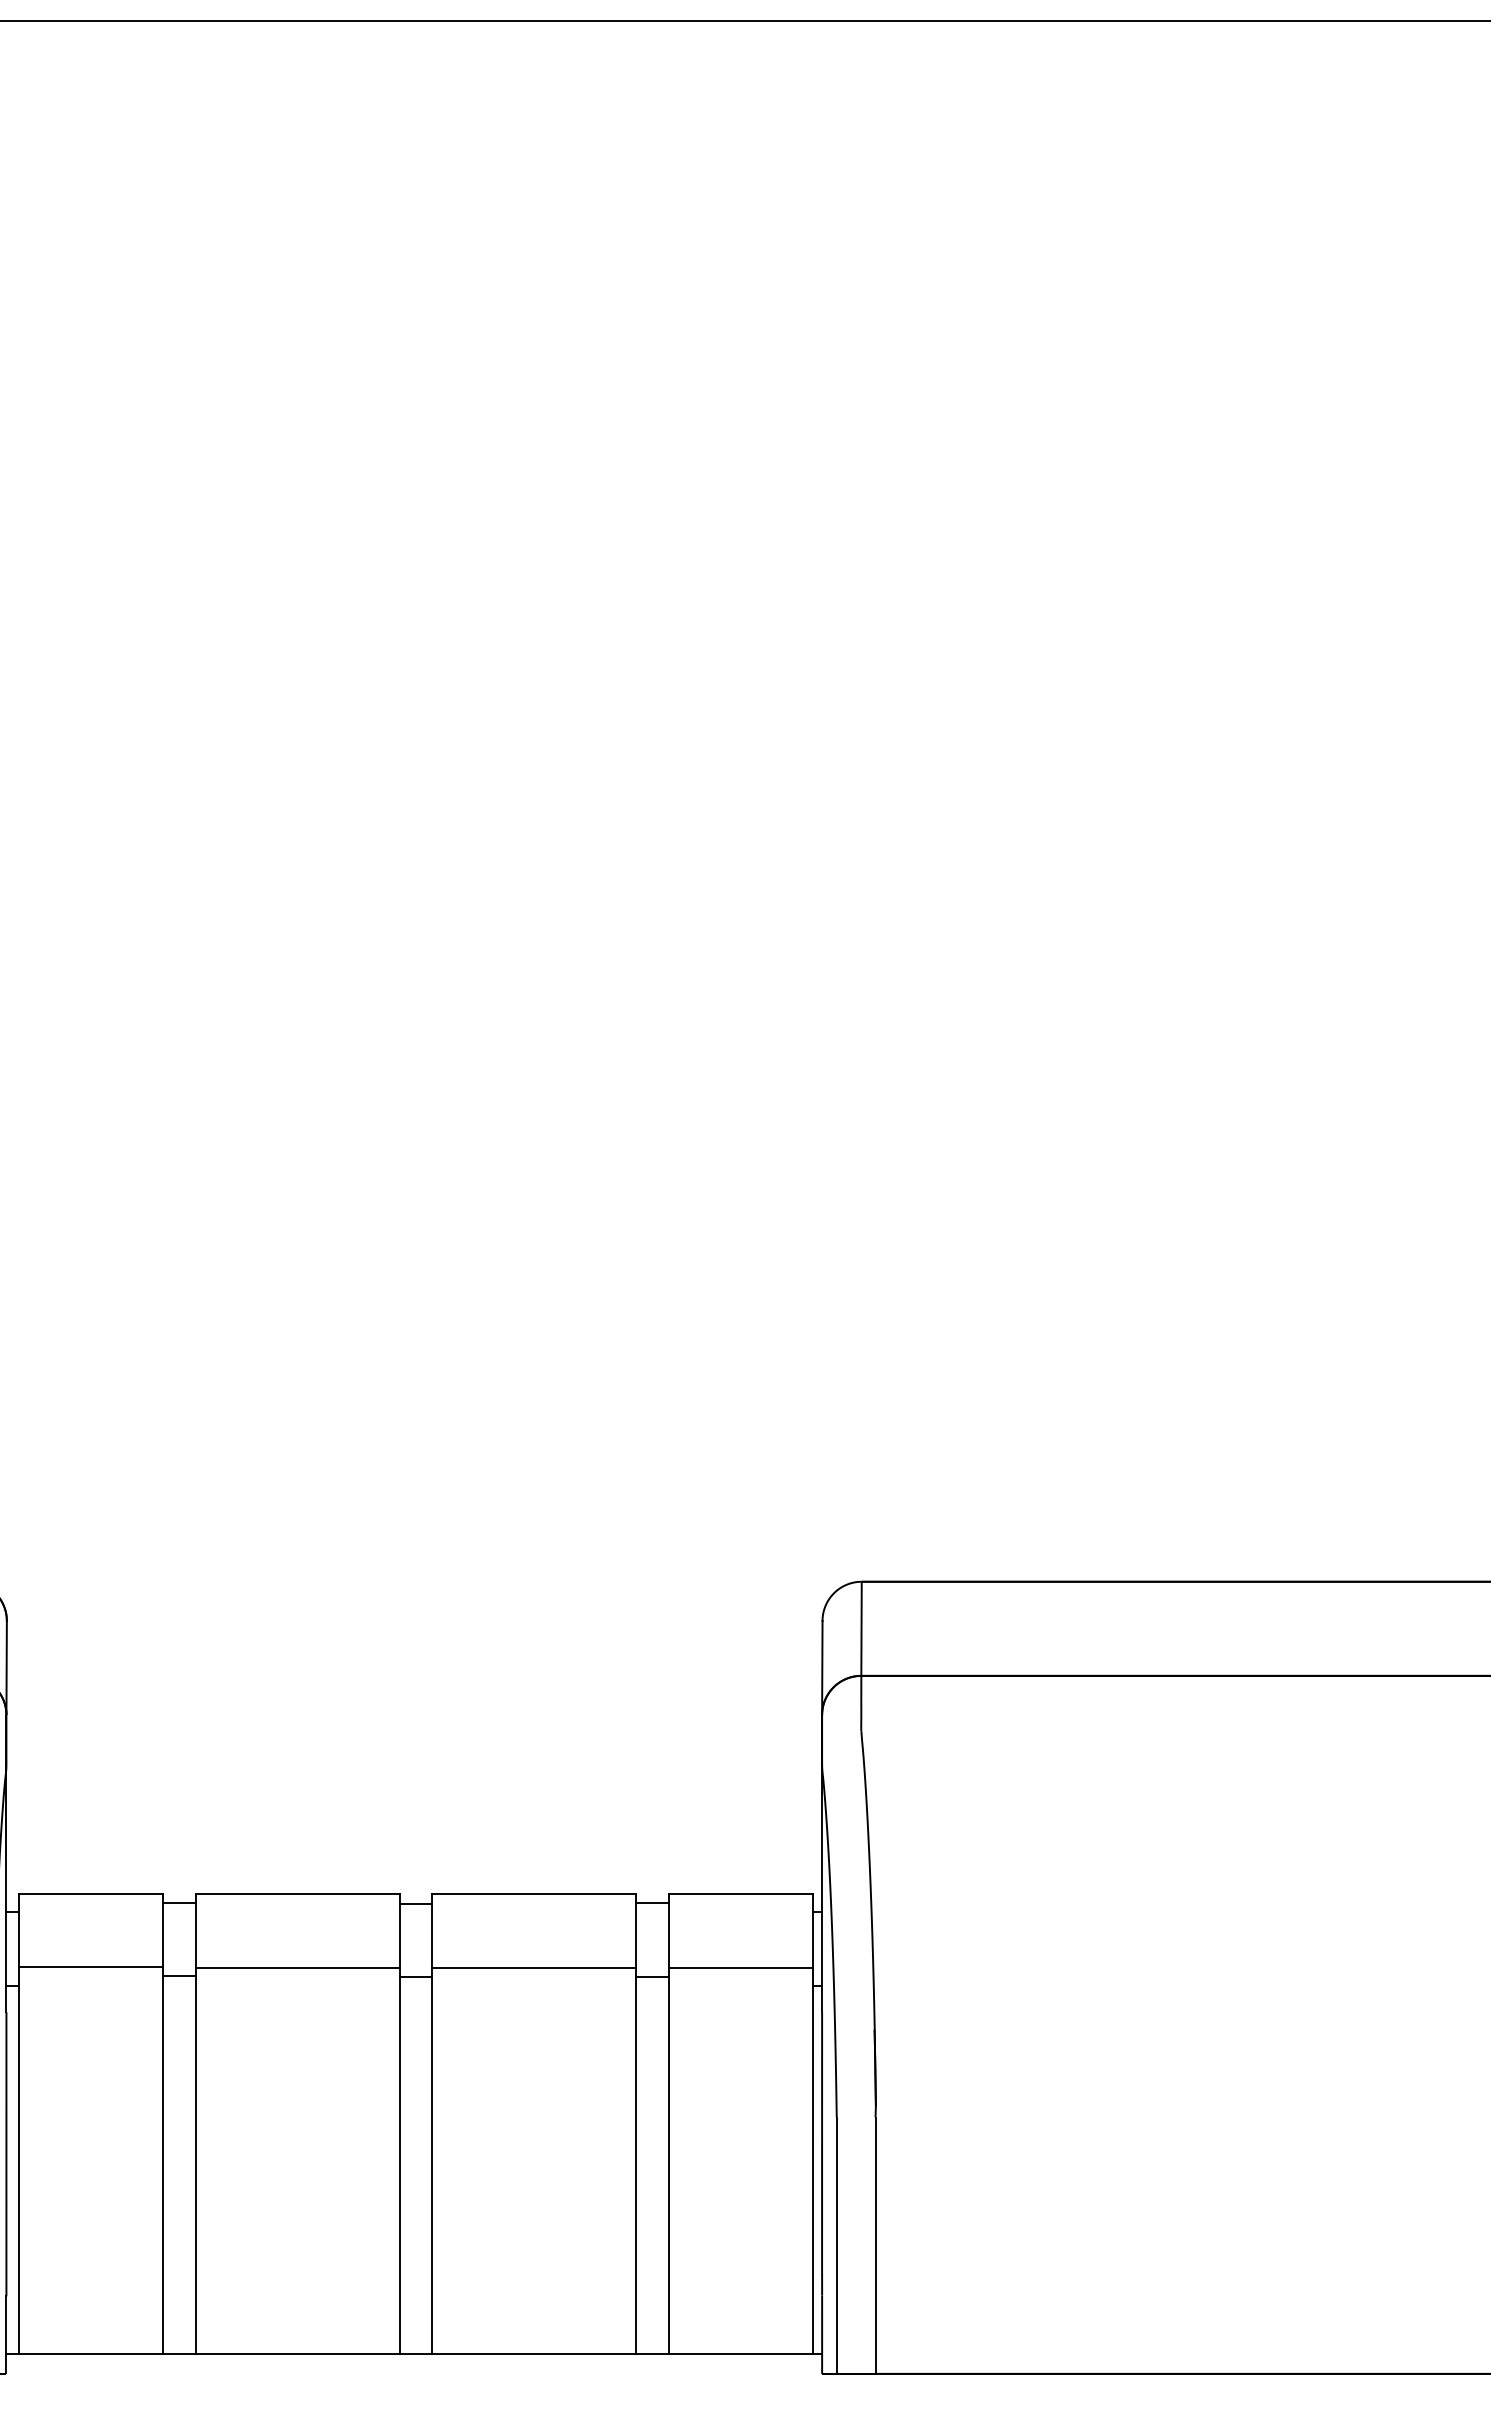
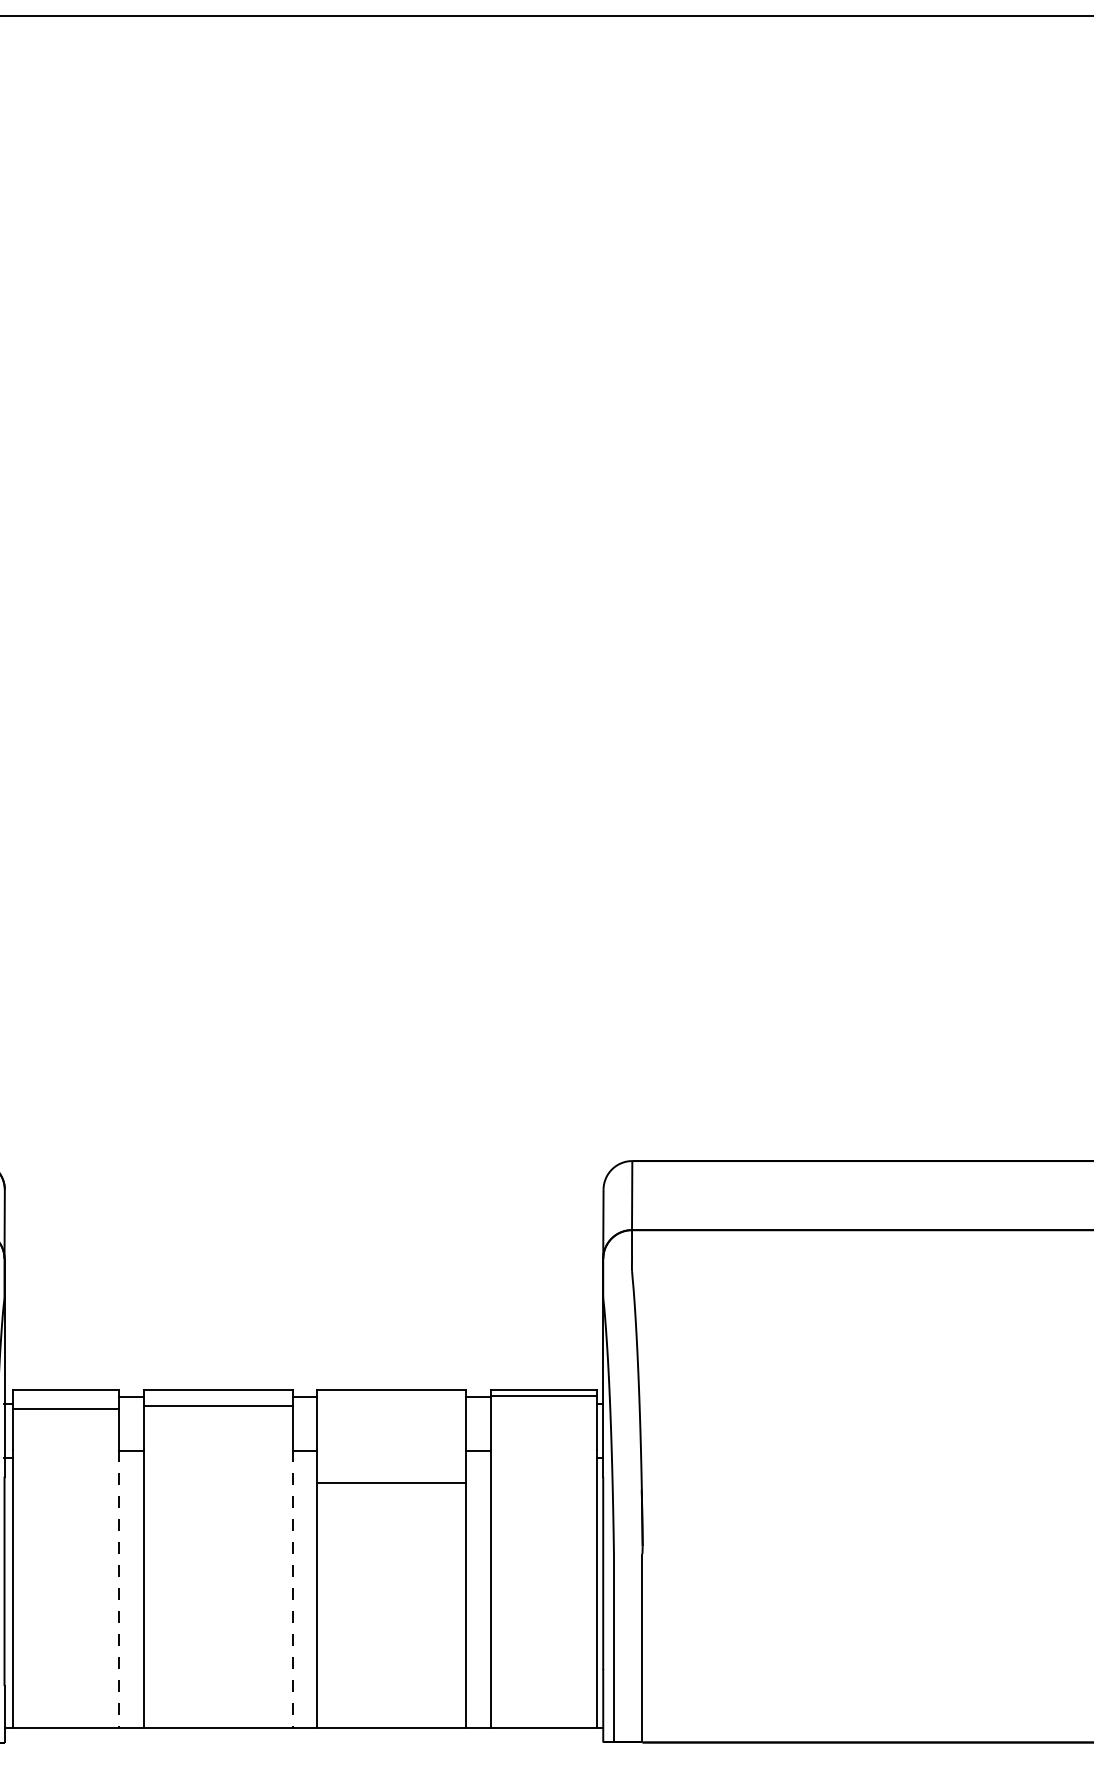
line: (90, 1967) -> (66, 1408), moved
line: (297, 1967) -> (218, 1406), moved
line: (533, 1967) -> (391, 1483), moved
line: (740, 1967) -> (543, 1395), moved
line: (162, 2165) -> (119, 1589), solid -> dashed
line: (399, 2165) -> (293, 1589), solid -> dashed

